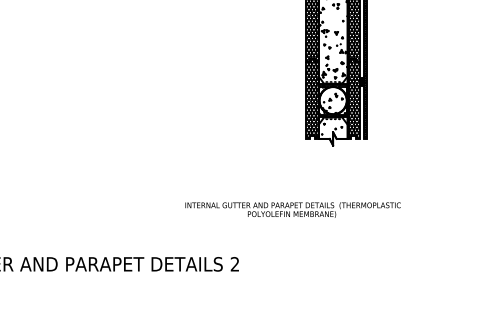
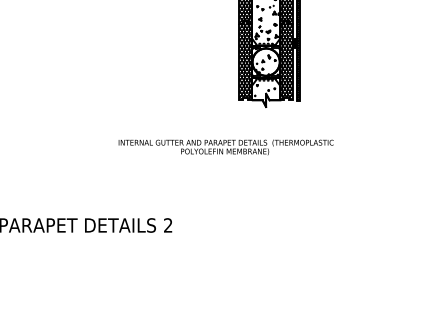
text: (292, 209) -> (225, 146), moved

